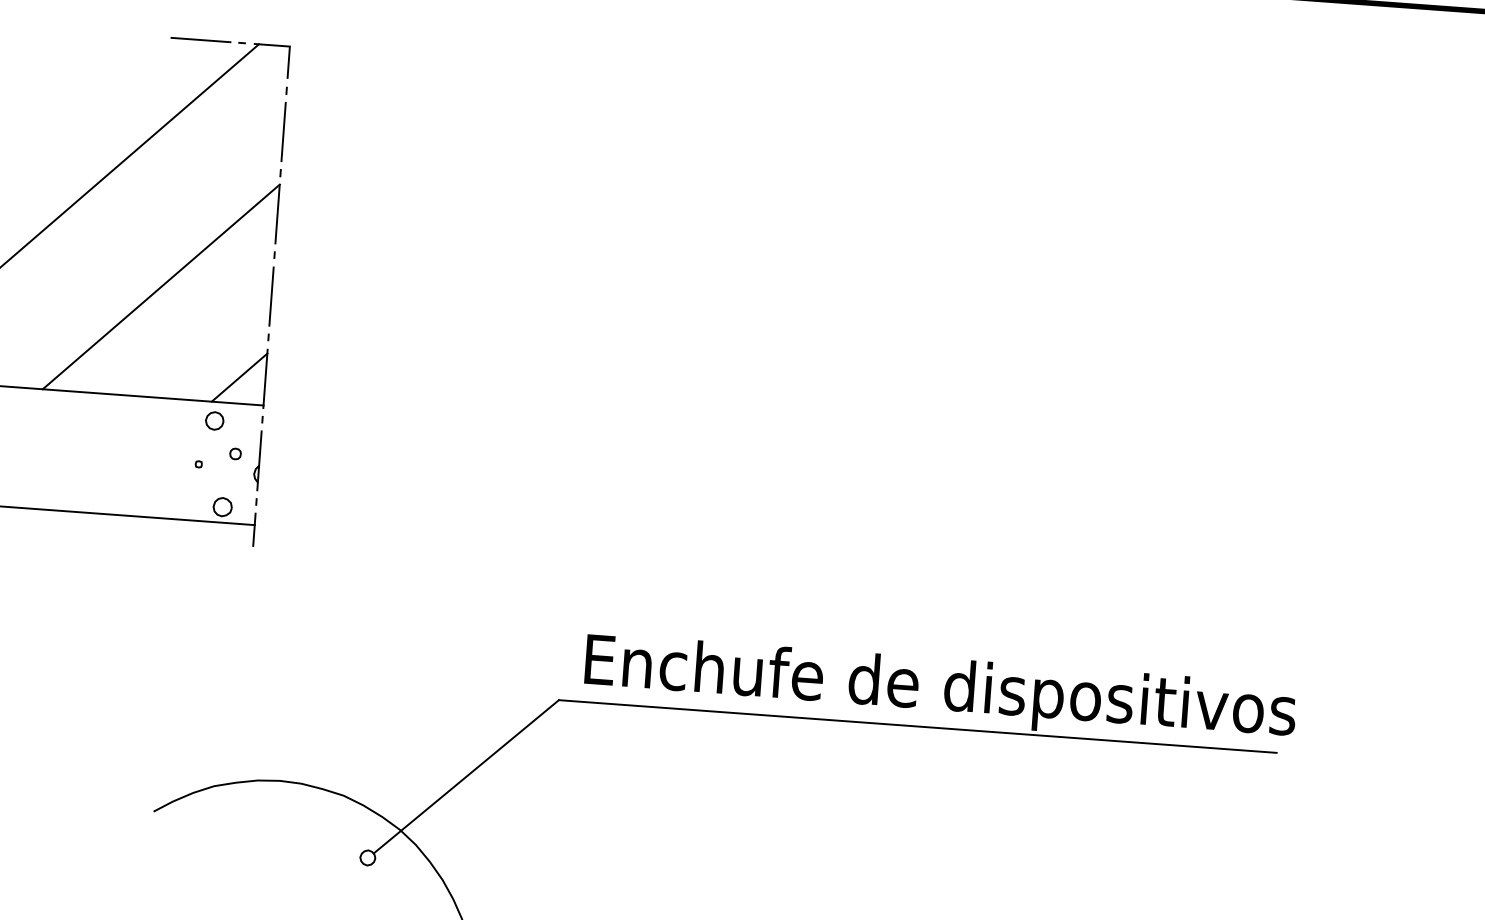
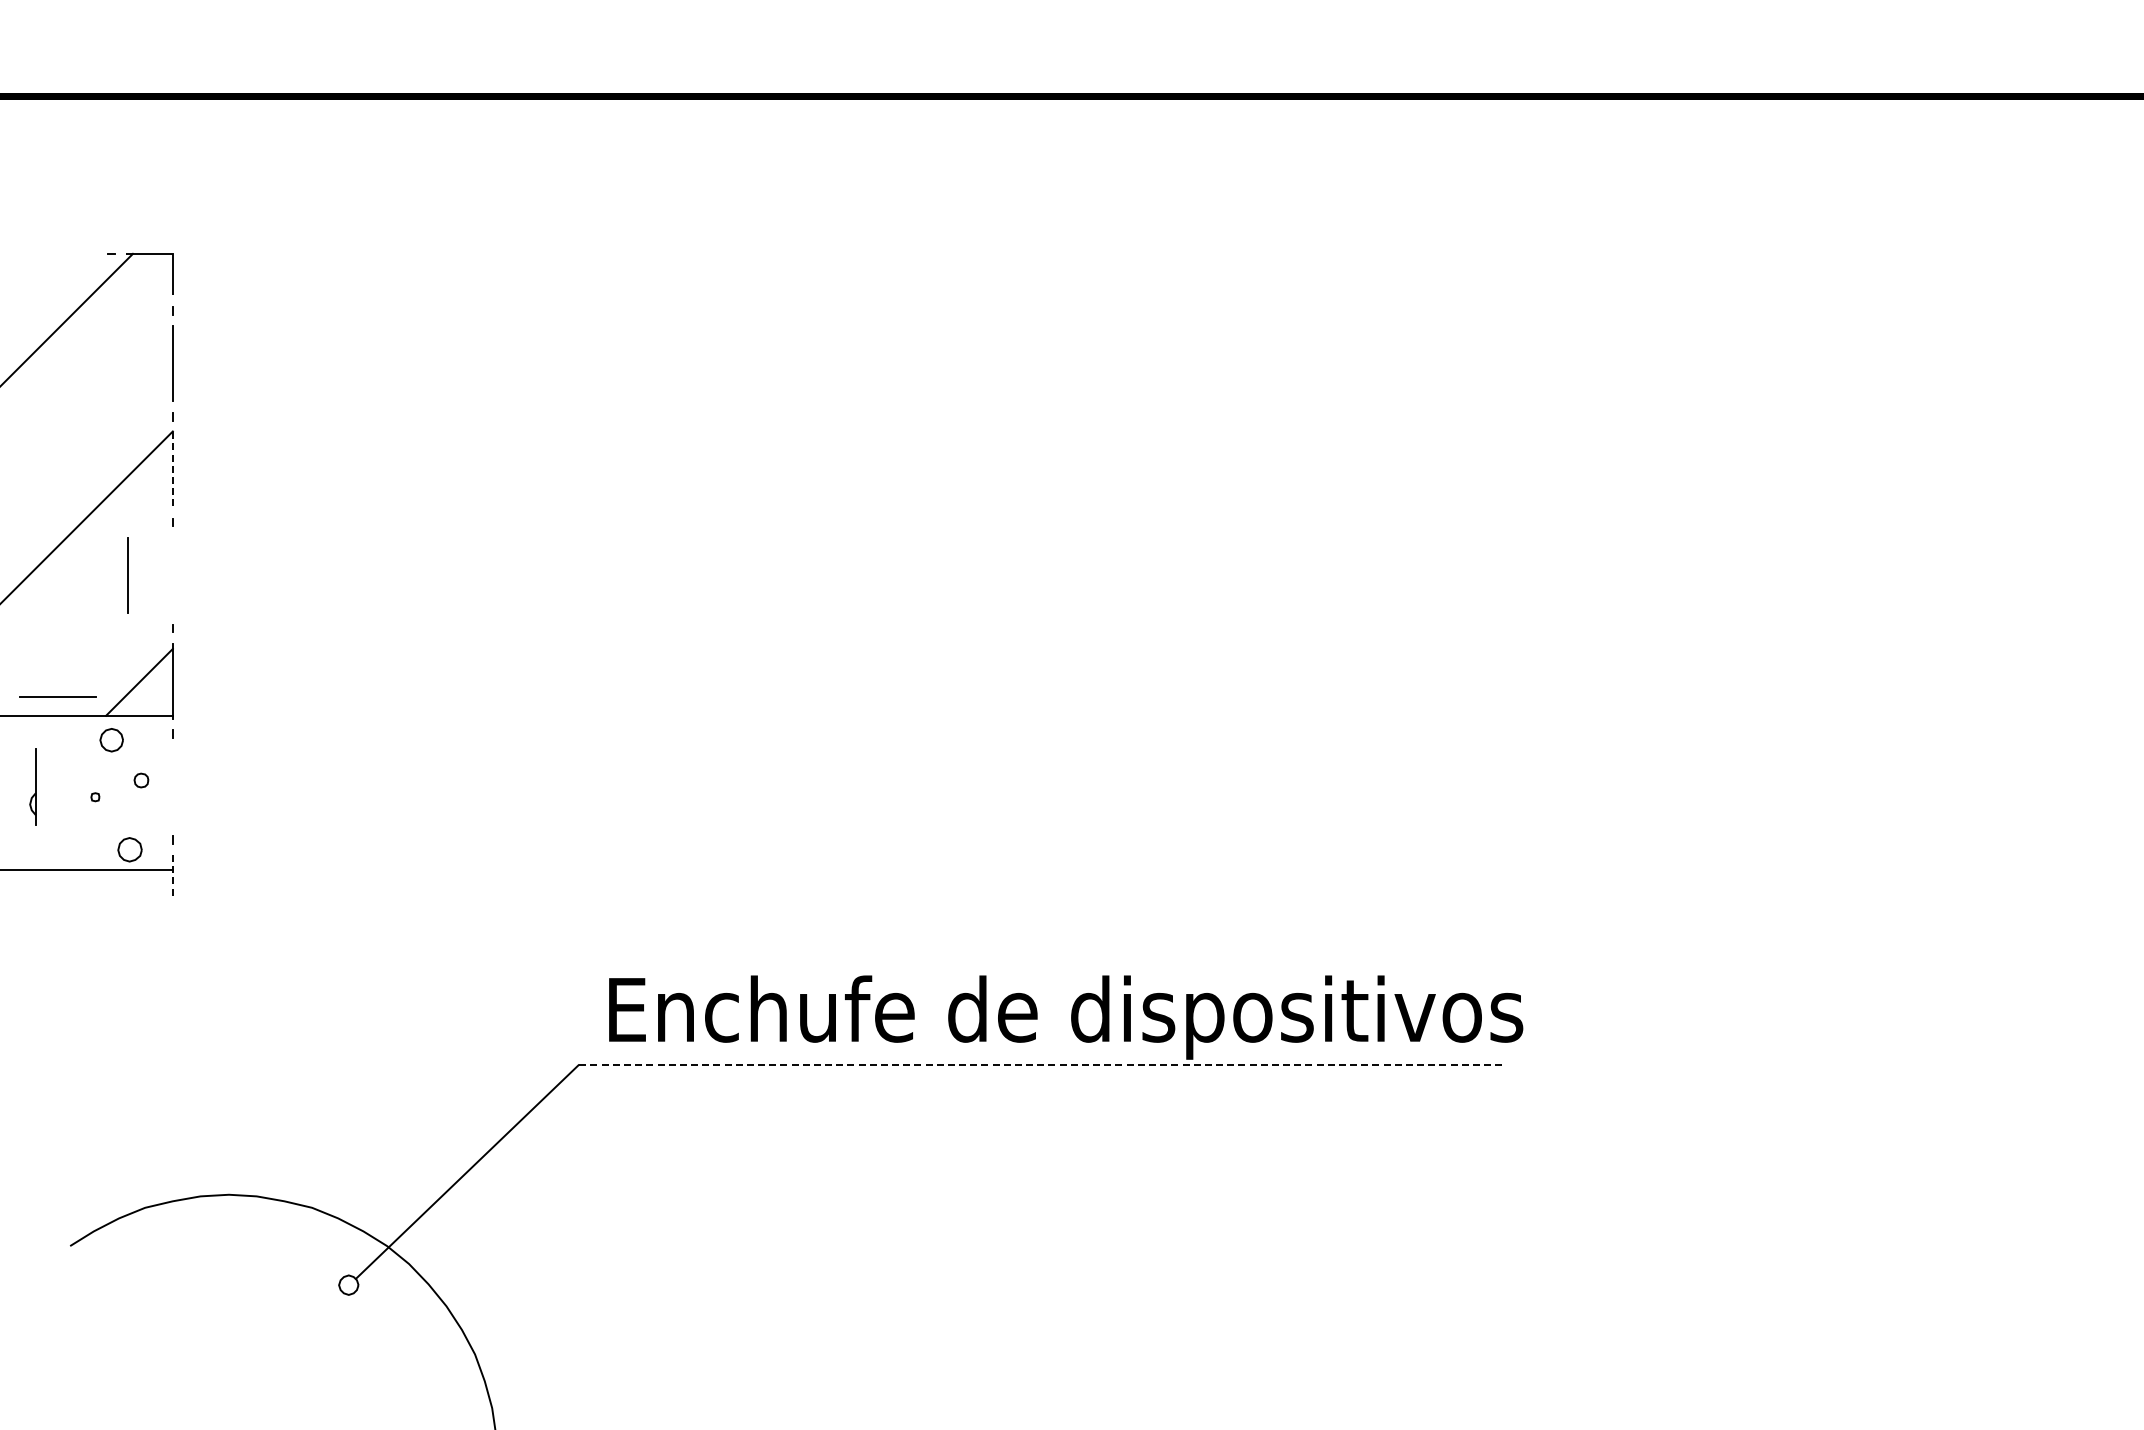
line: (200, 39) -> (57, 696), moved
line: (277, 214) -> (172, 470), solid -> dashed
line: (271, 296) -> (127, 575), moved
part: (256, 460) -> (32, 786), moved
line: (254, 529) -> (172, 875), solid -> dashed
line: (917, 726) -> (1040, 1065), solid -> dashed

